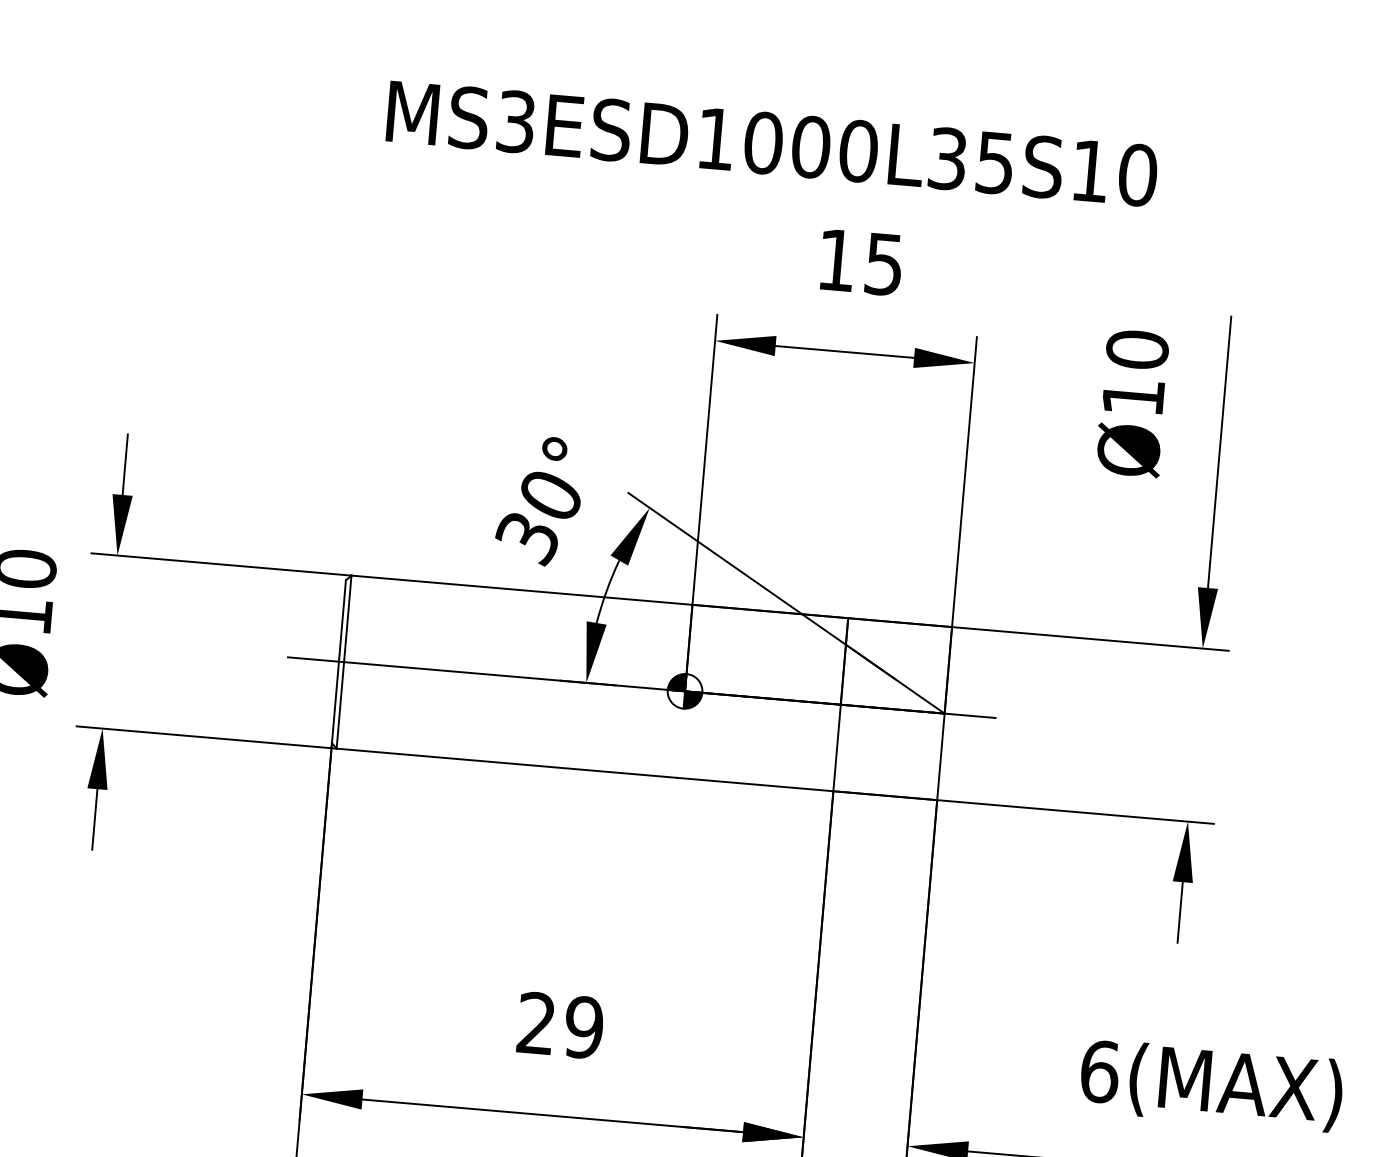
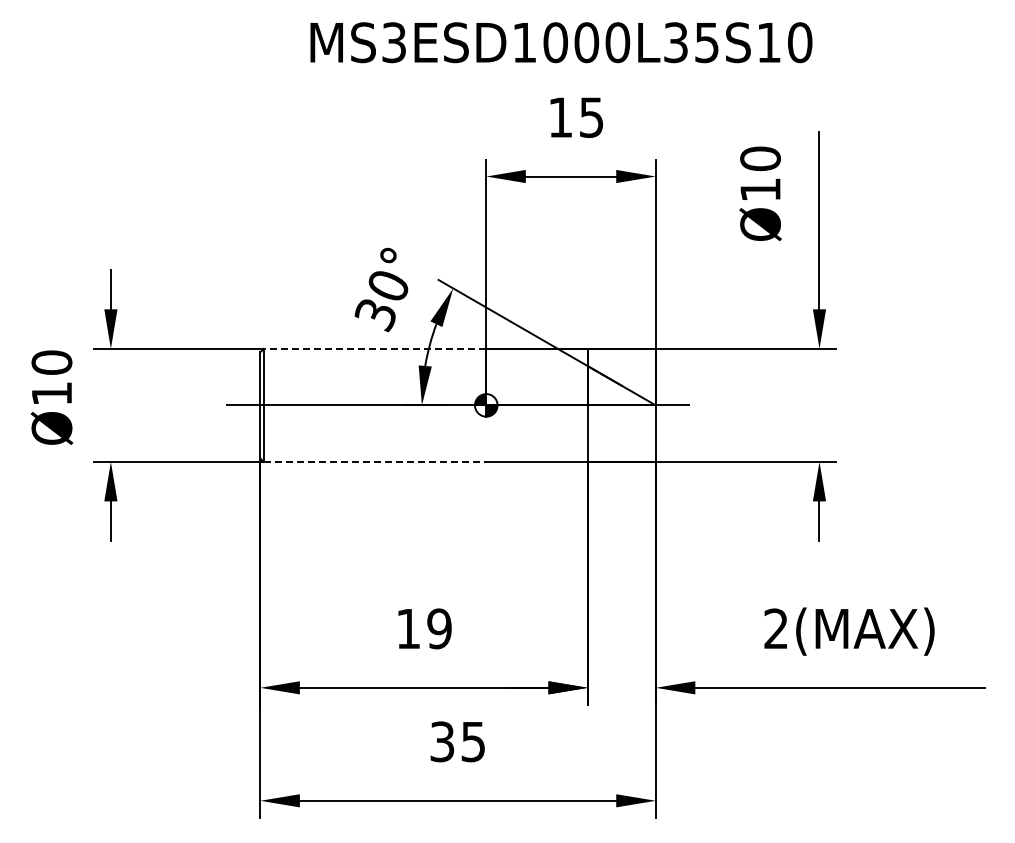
text: (772, 143) -> (561, 42), moved
line: (521, 589) -> (374, 348), solid -> dashed
line: (507, 762) -> (375, 461), solid -> dashed
text: (535, 1022) -> (407, 628), 29 -> 19
text: (1100, 1071) -> (776, 628), 6(MAX) -> 2(MAX)

